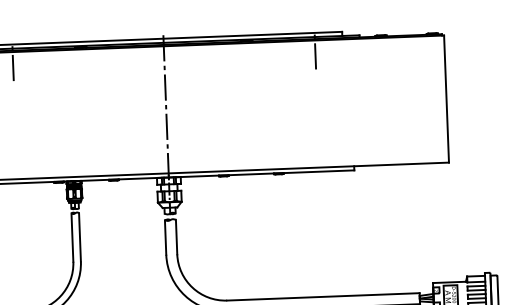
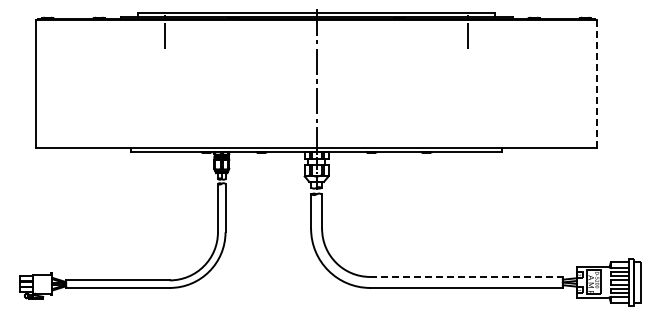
line: (446, 99) -> (597, 84), solid -> dashed
line: (324, 296) -> (467, 276), solid -> dashed

